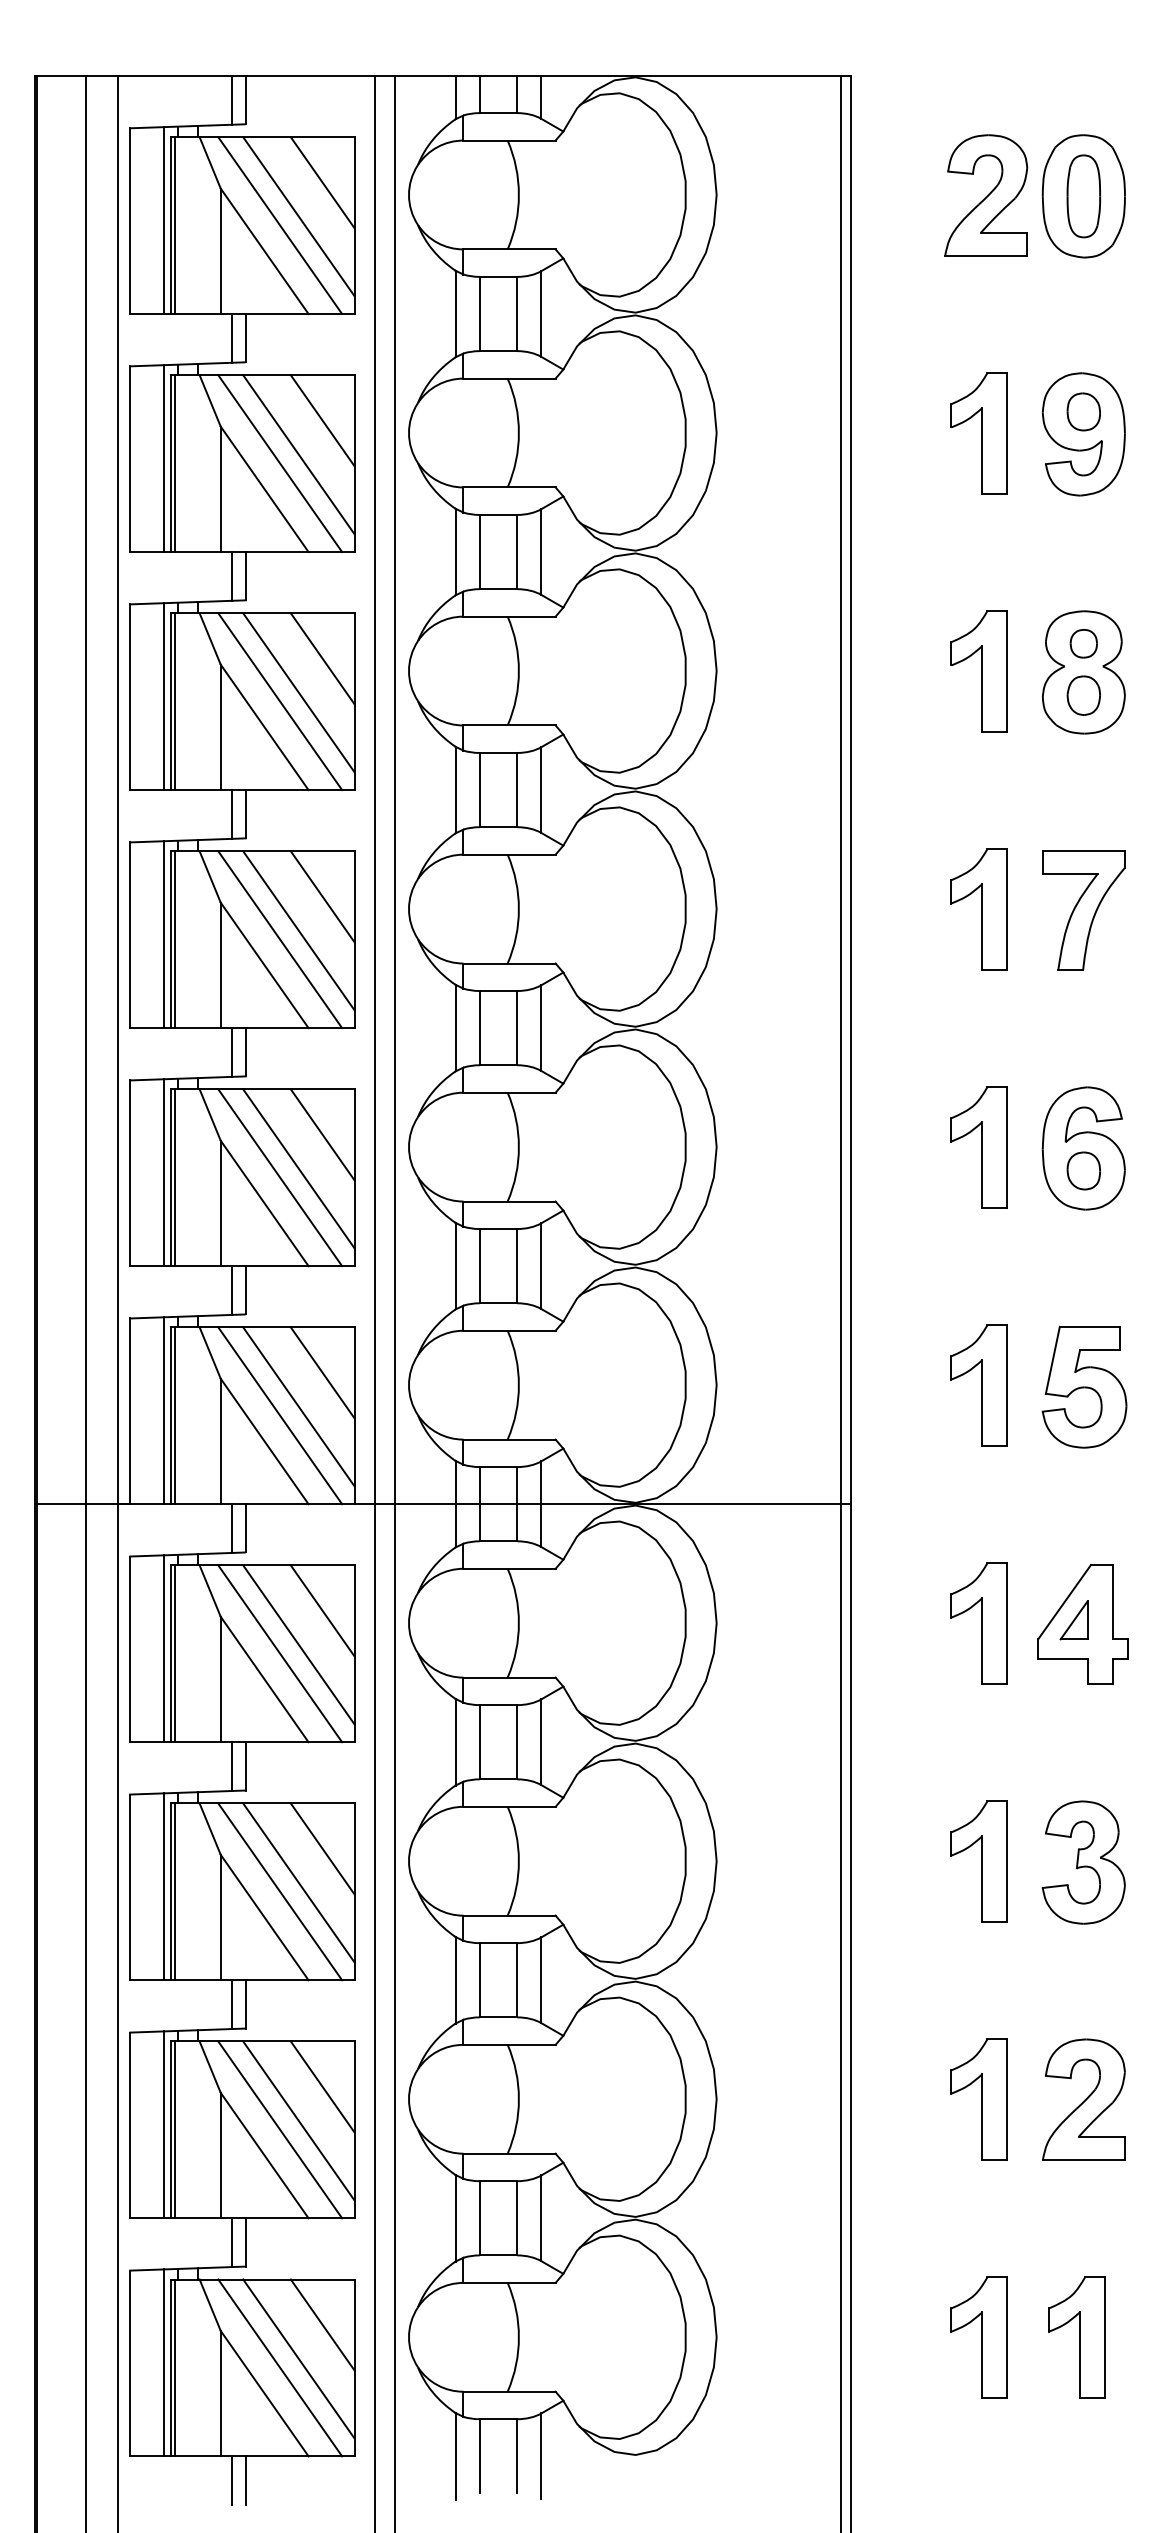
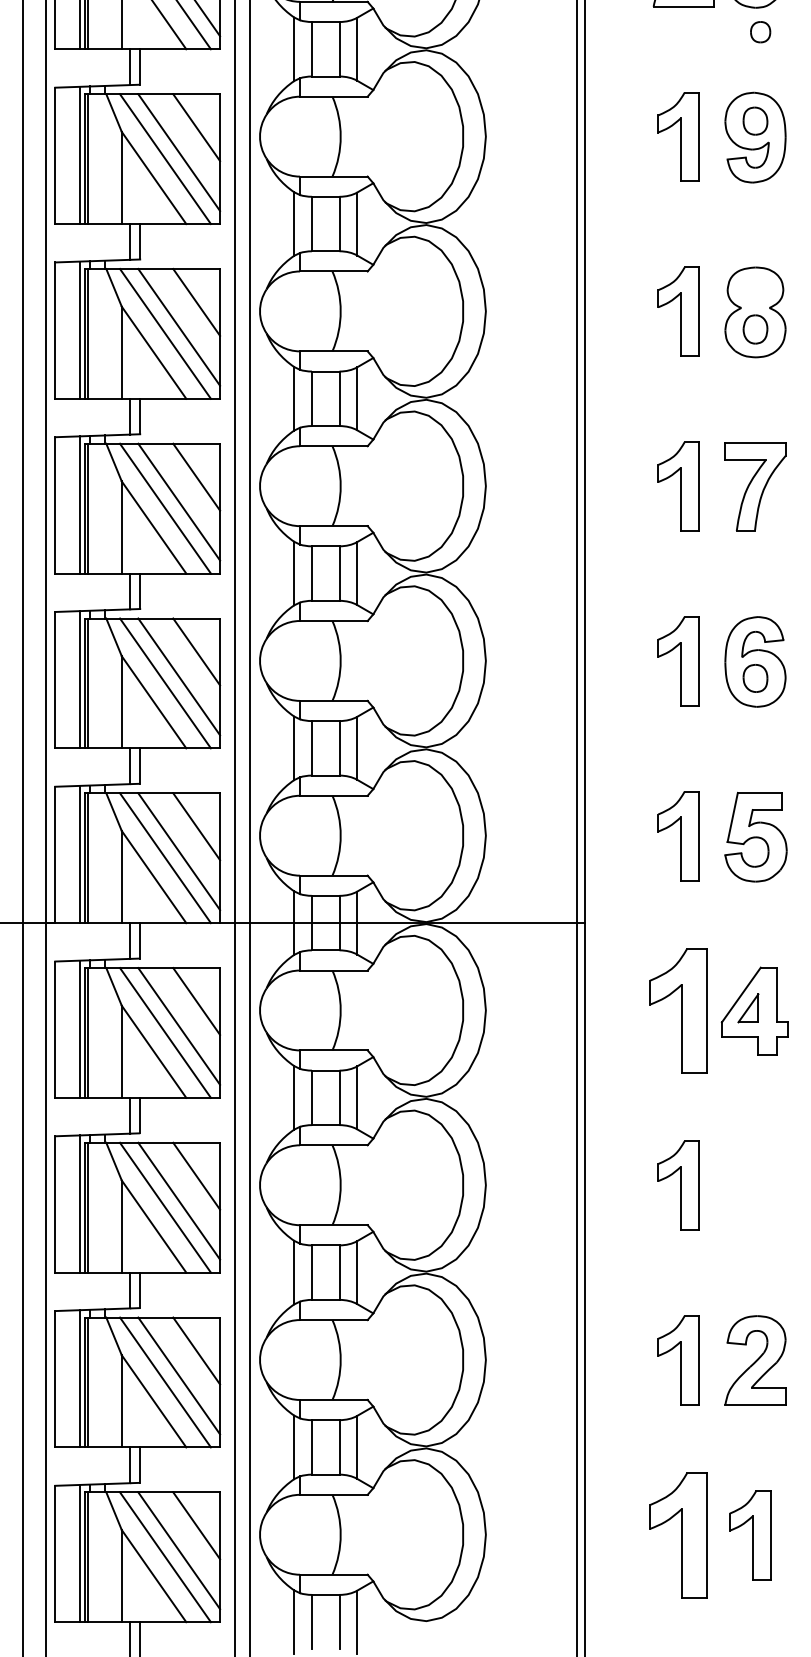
part: (1083, 643) -> (760, 32), moved
part: (978, 1623) -> (678, 1010), size x1.4
part: (1083, 1862) -> (755, 1186), removed
part: (978, 2337) -> (678, 1534), size x1.4

